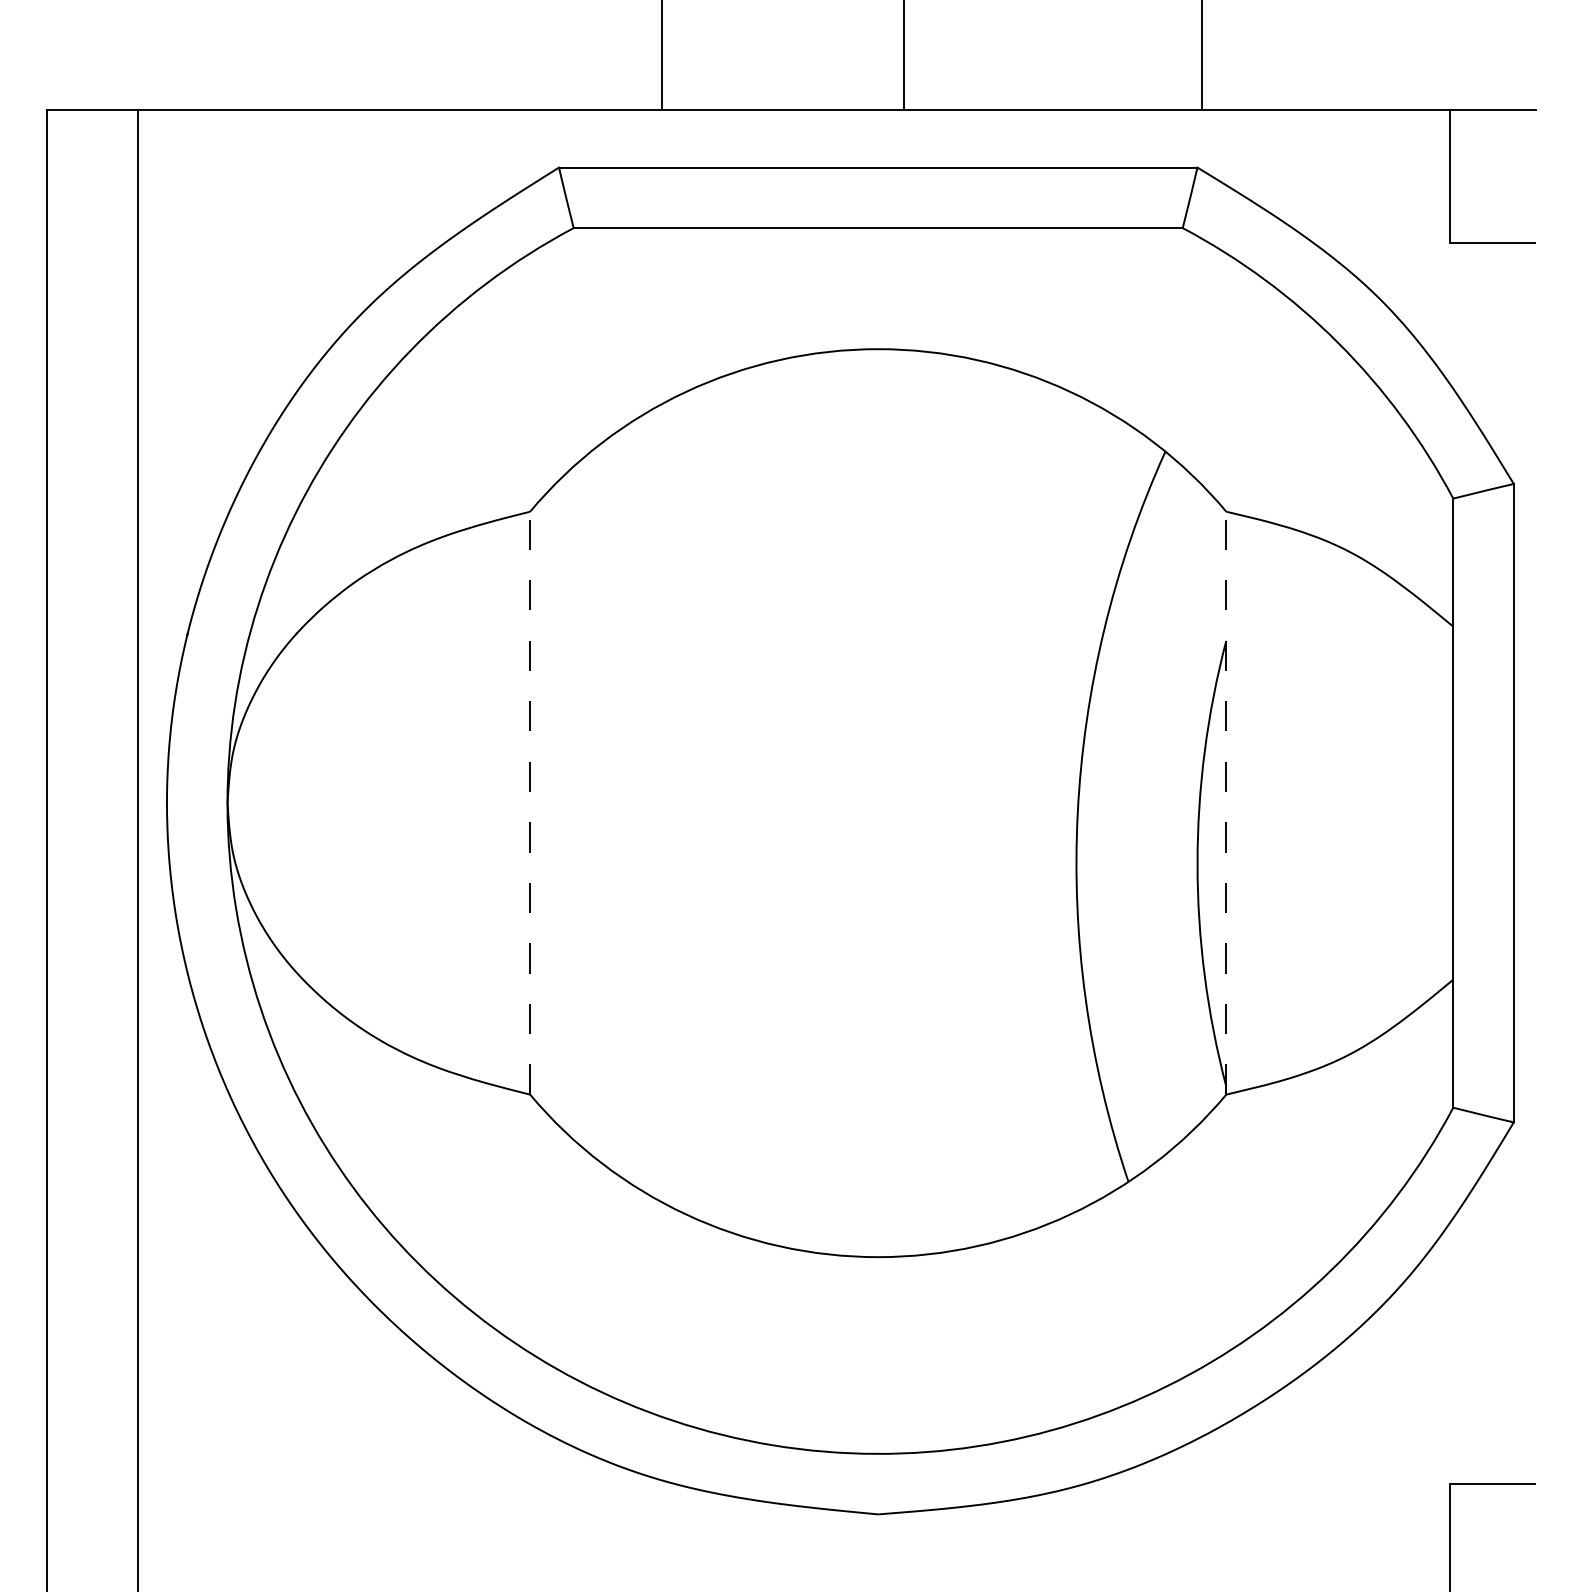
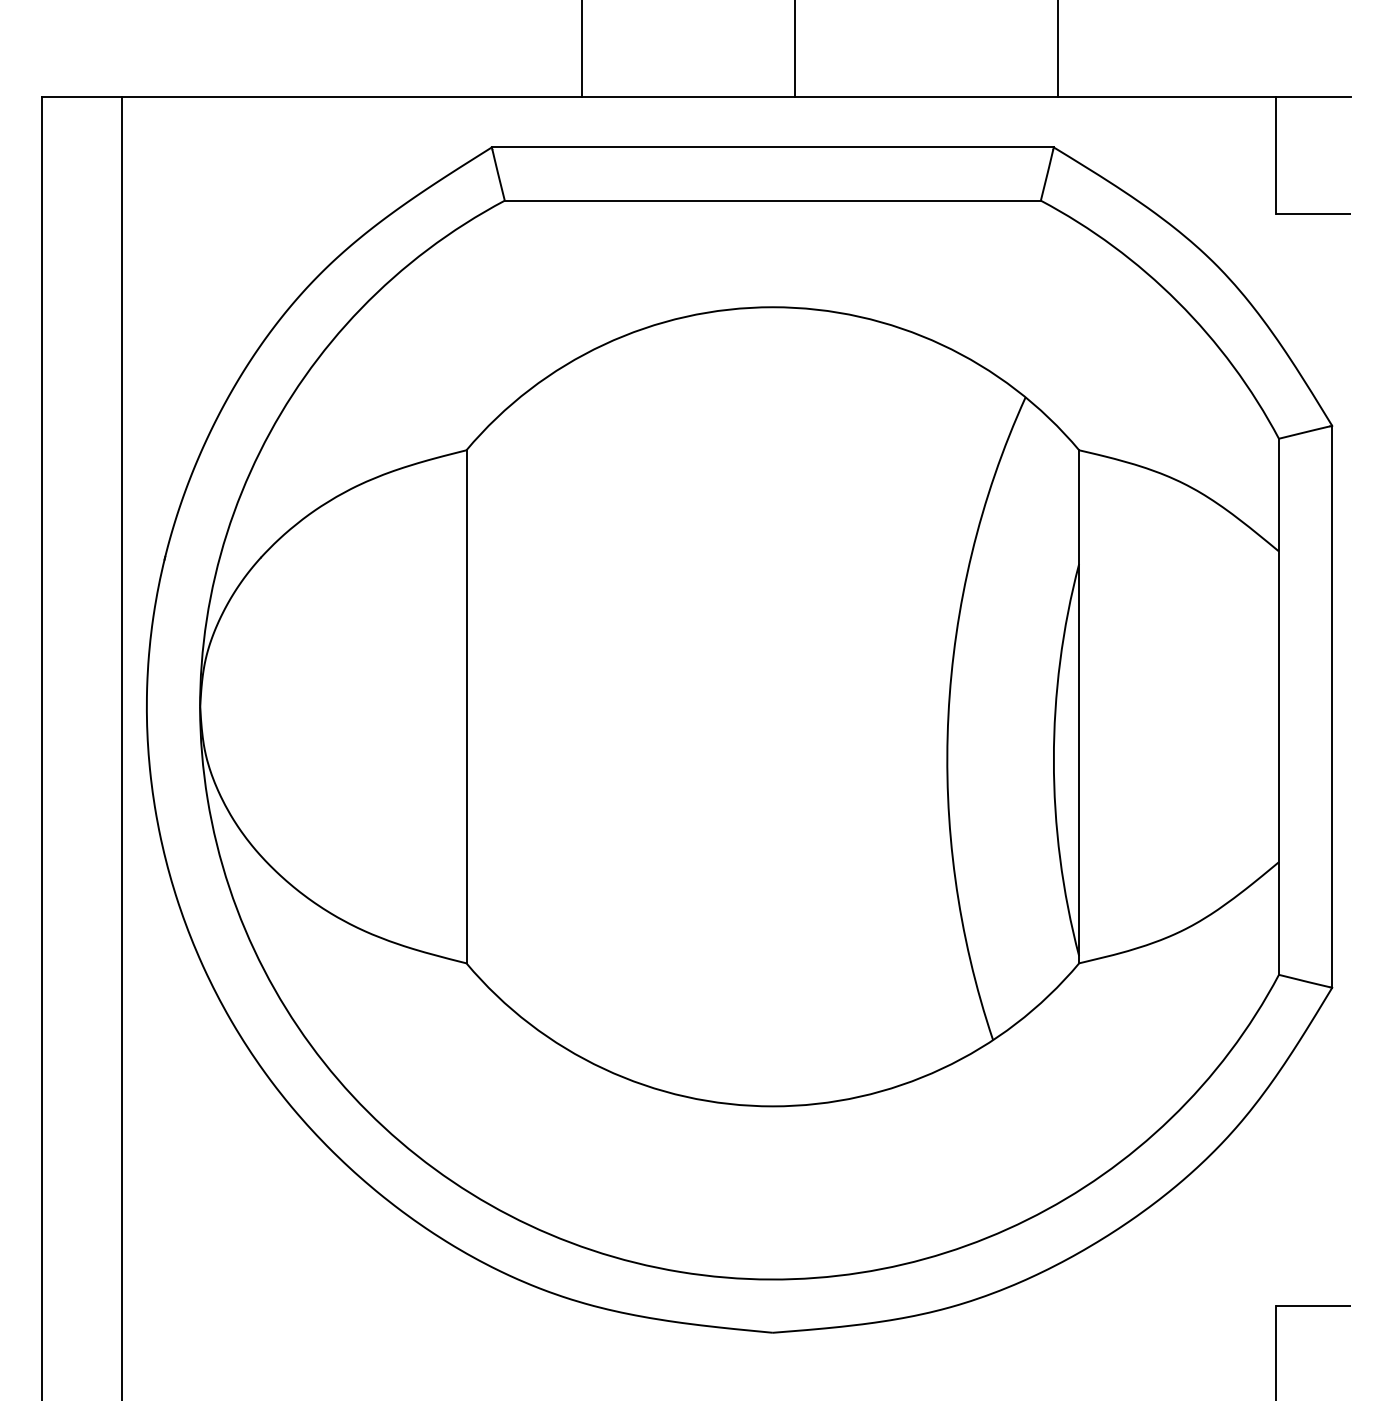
line: (530, 802) -> (466, 706), dashed -> solid
line: (1226, 802) -> (1079, 706), dashed -> solid

